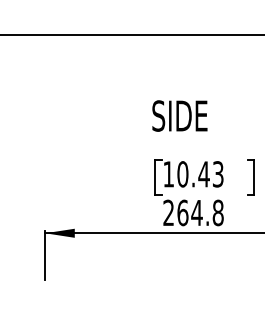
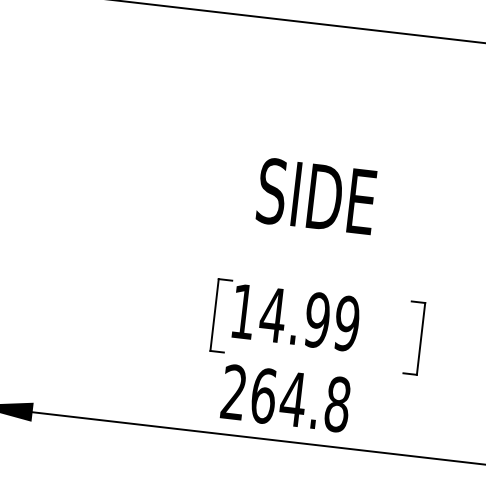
text: (179, 115) -> (315, 195), moved
text: (200, 174) -> (309, 319), 10.43 -> 14.99

